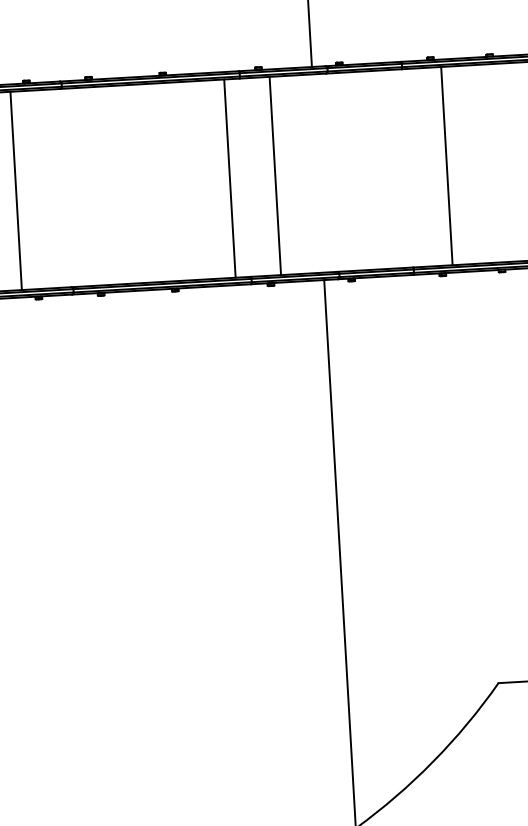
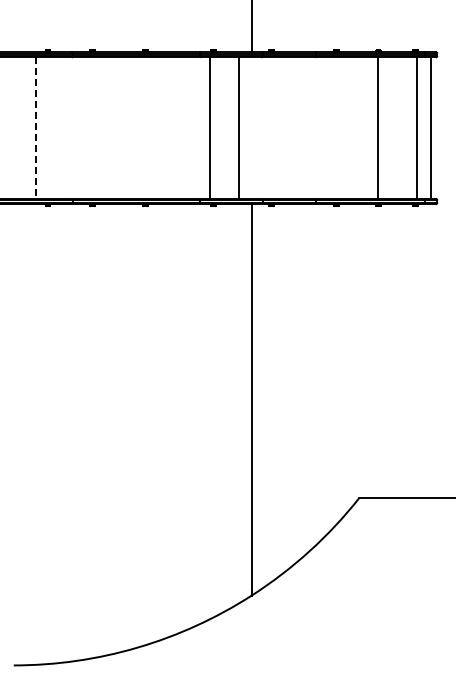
line: (446, 165) -> (377, 127), moved
line: (275, 175) -> (239, 127), moved
line: (229, 177) -> (209, 127), moved
line: (16, 191) -> (36, 128), solid -> dashed

